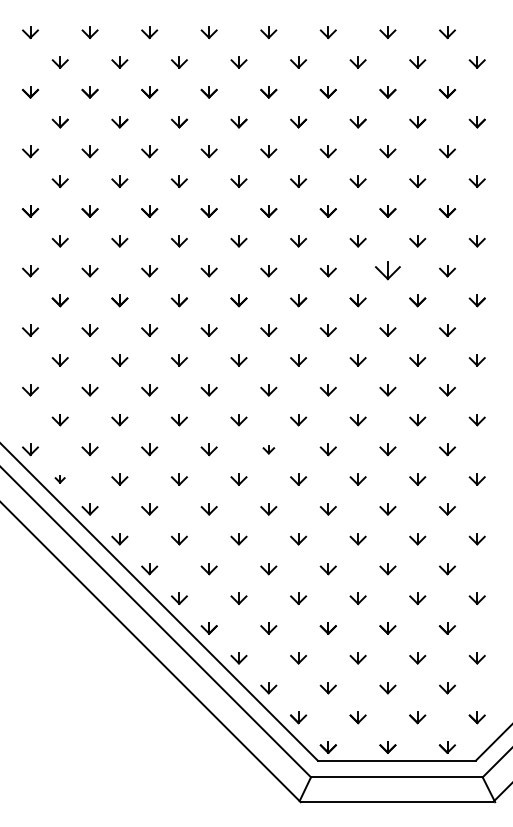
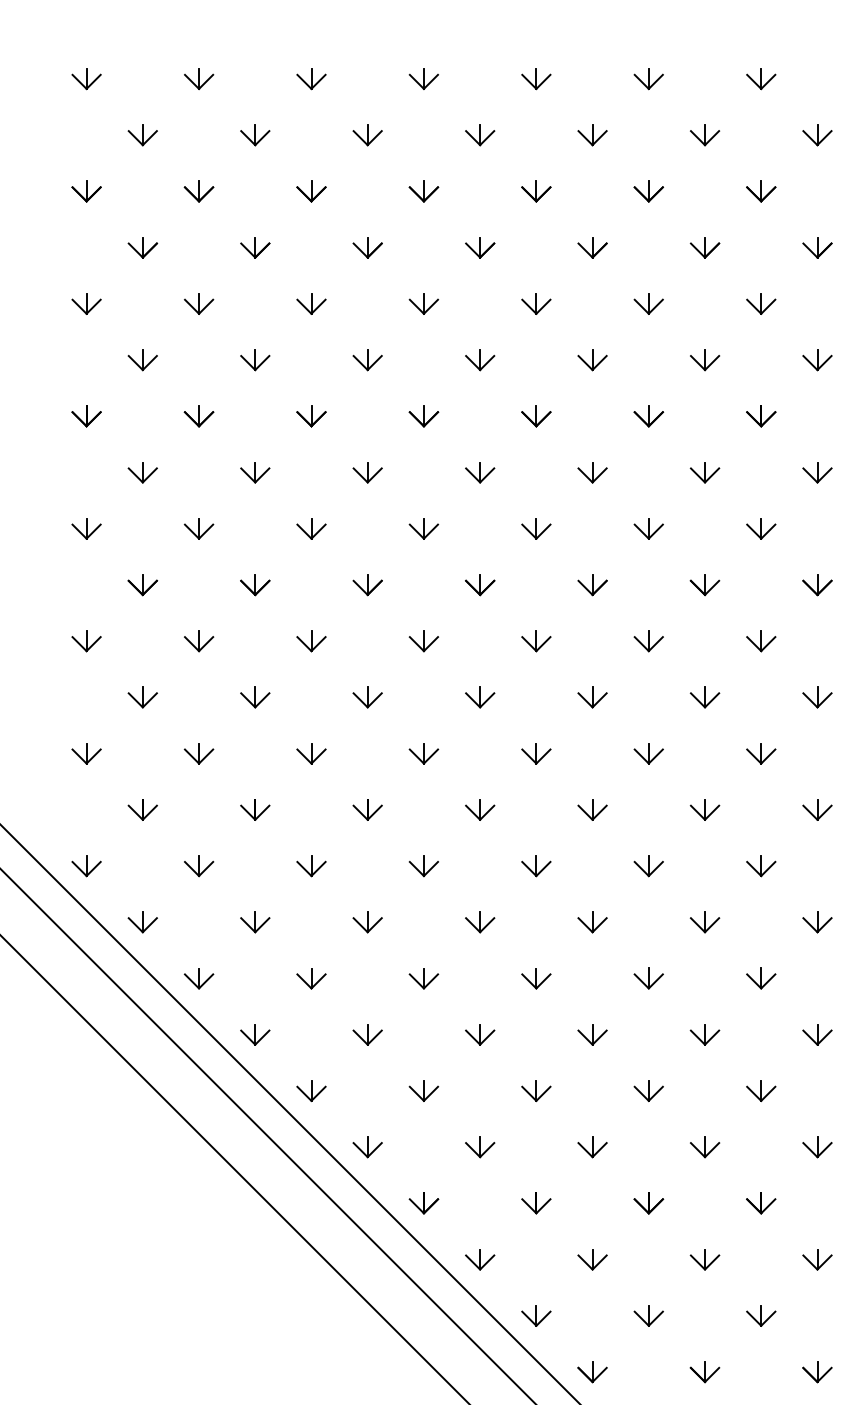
part: (387, 271) -> (760, 529), size x0.62
part: (268, 449) -> (535, 865), size x1.43
part: (59, 479) -> (141, 922), size x1.67

